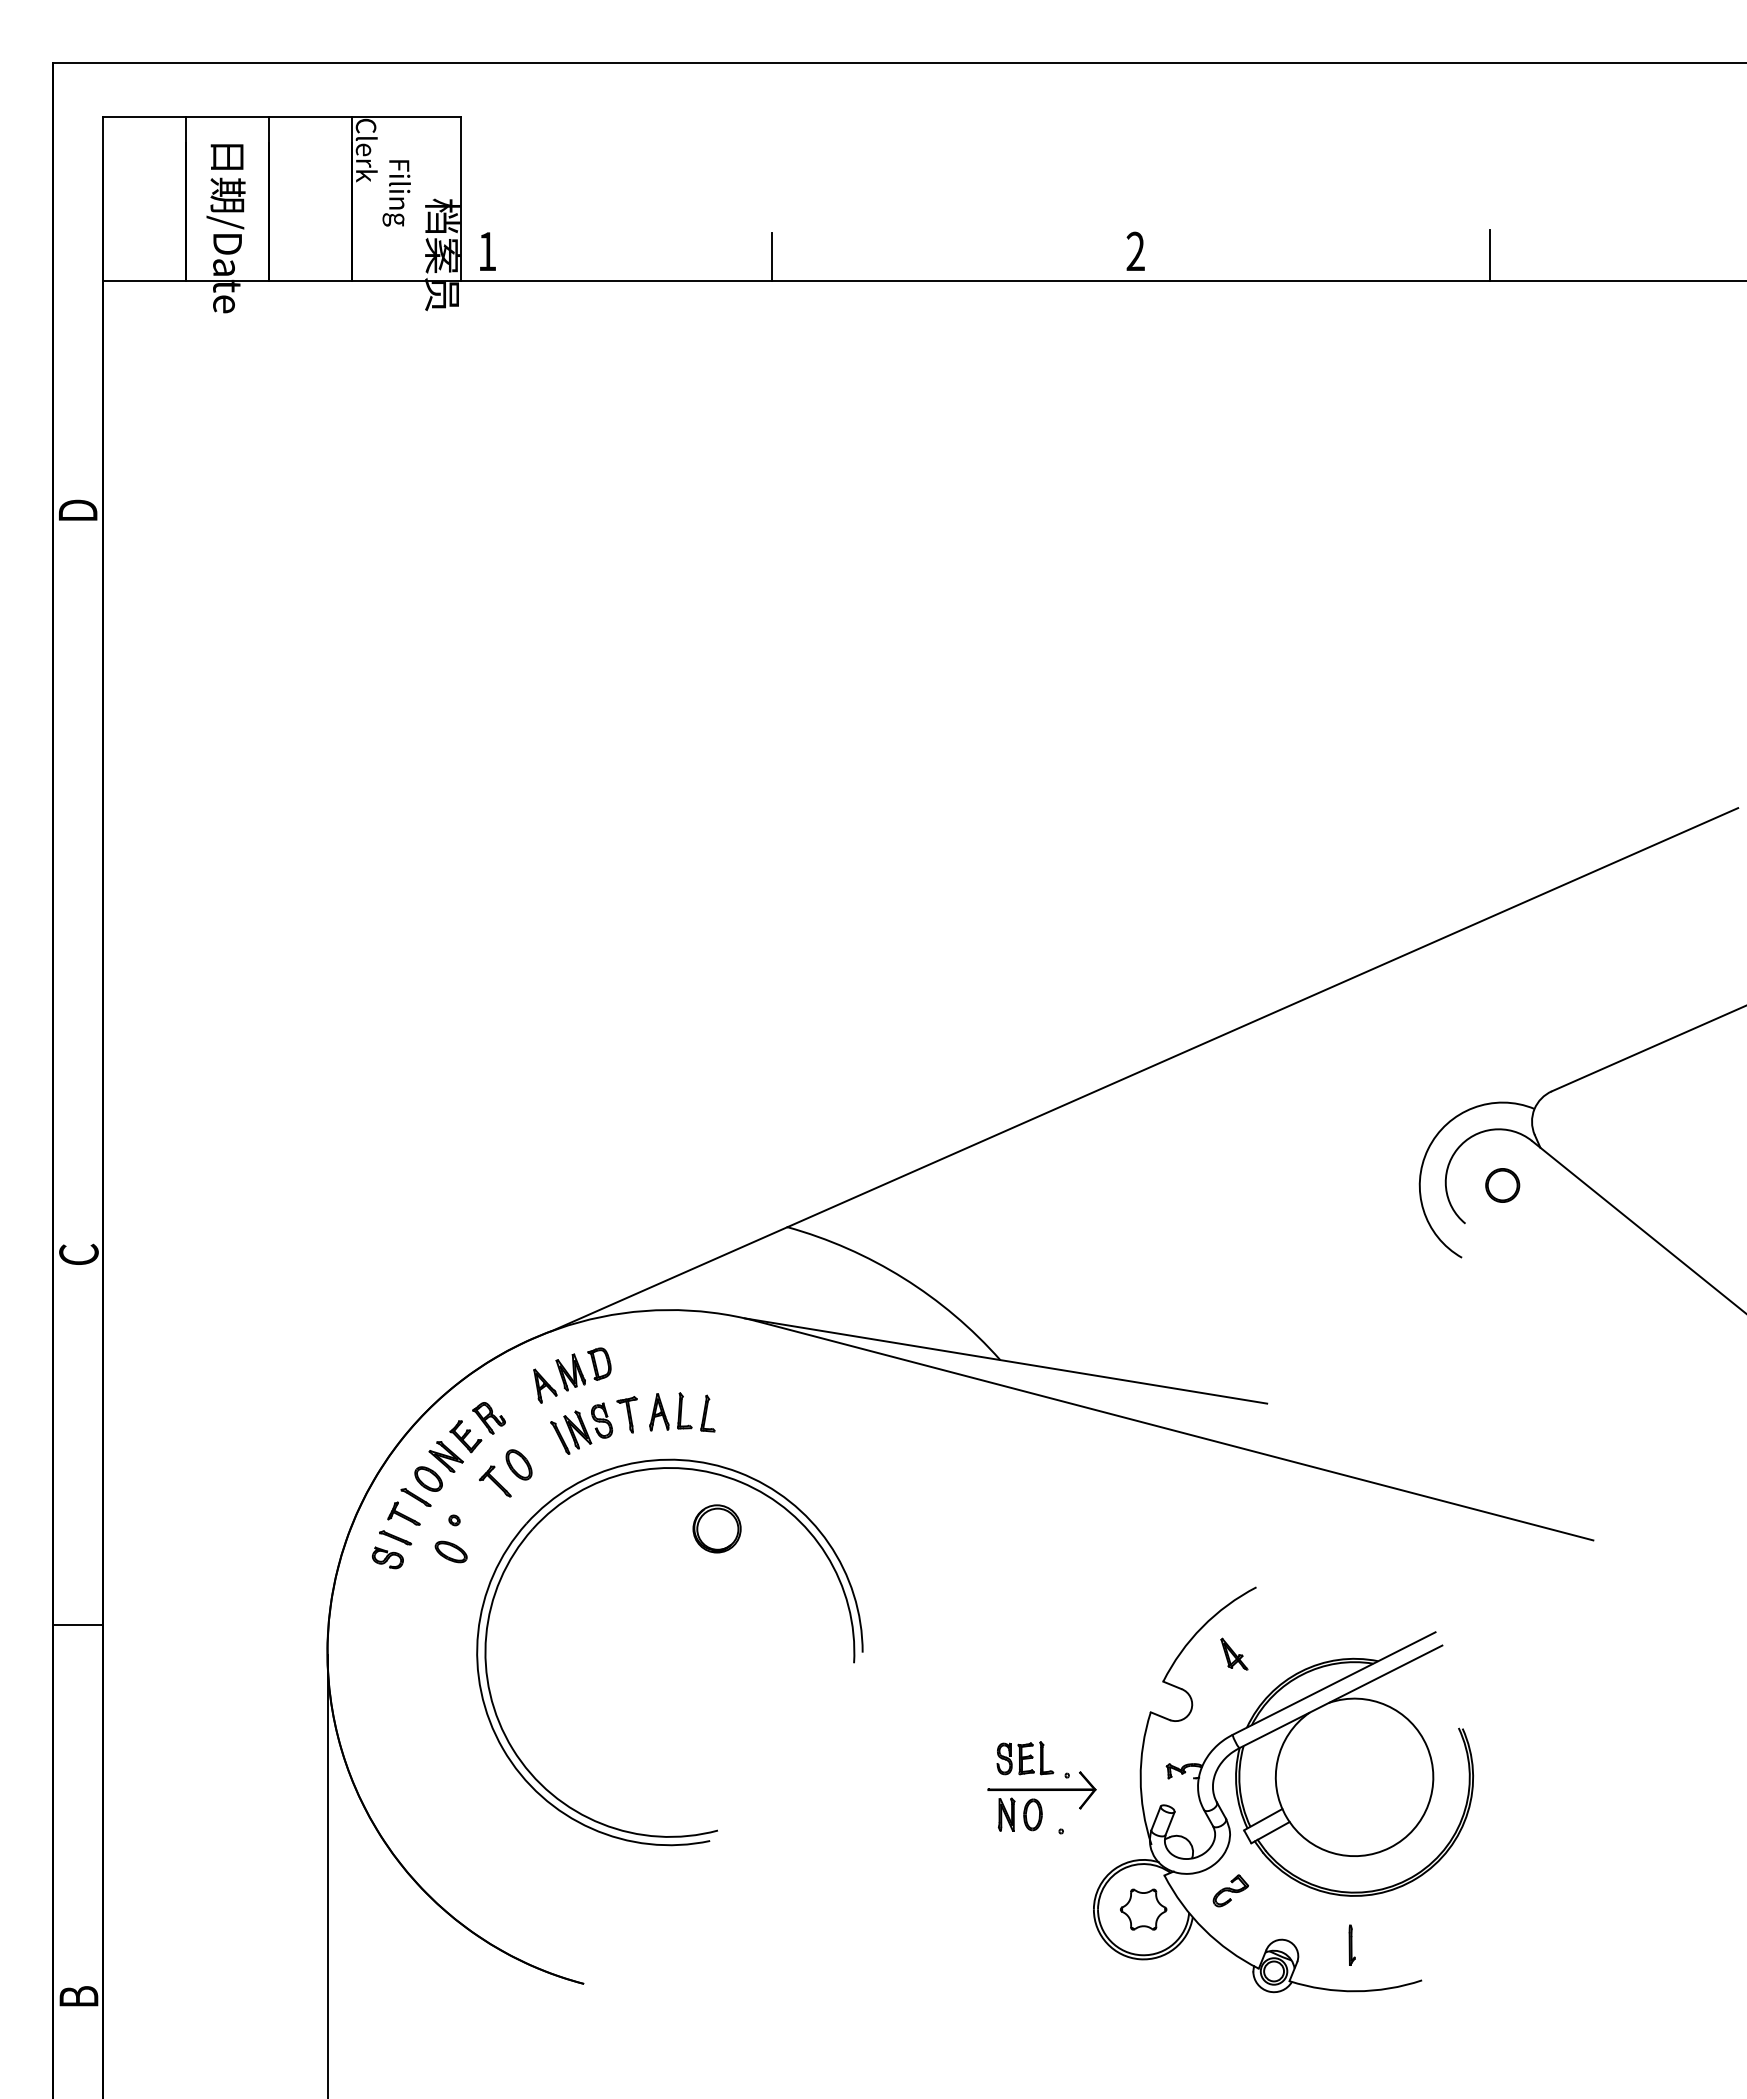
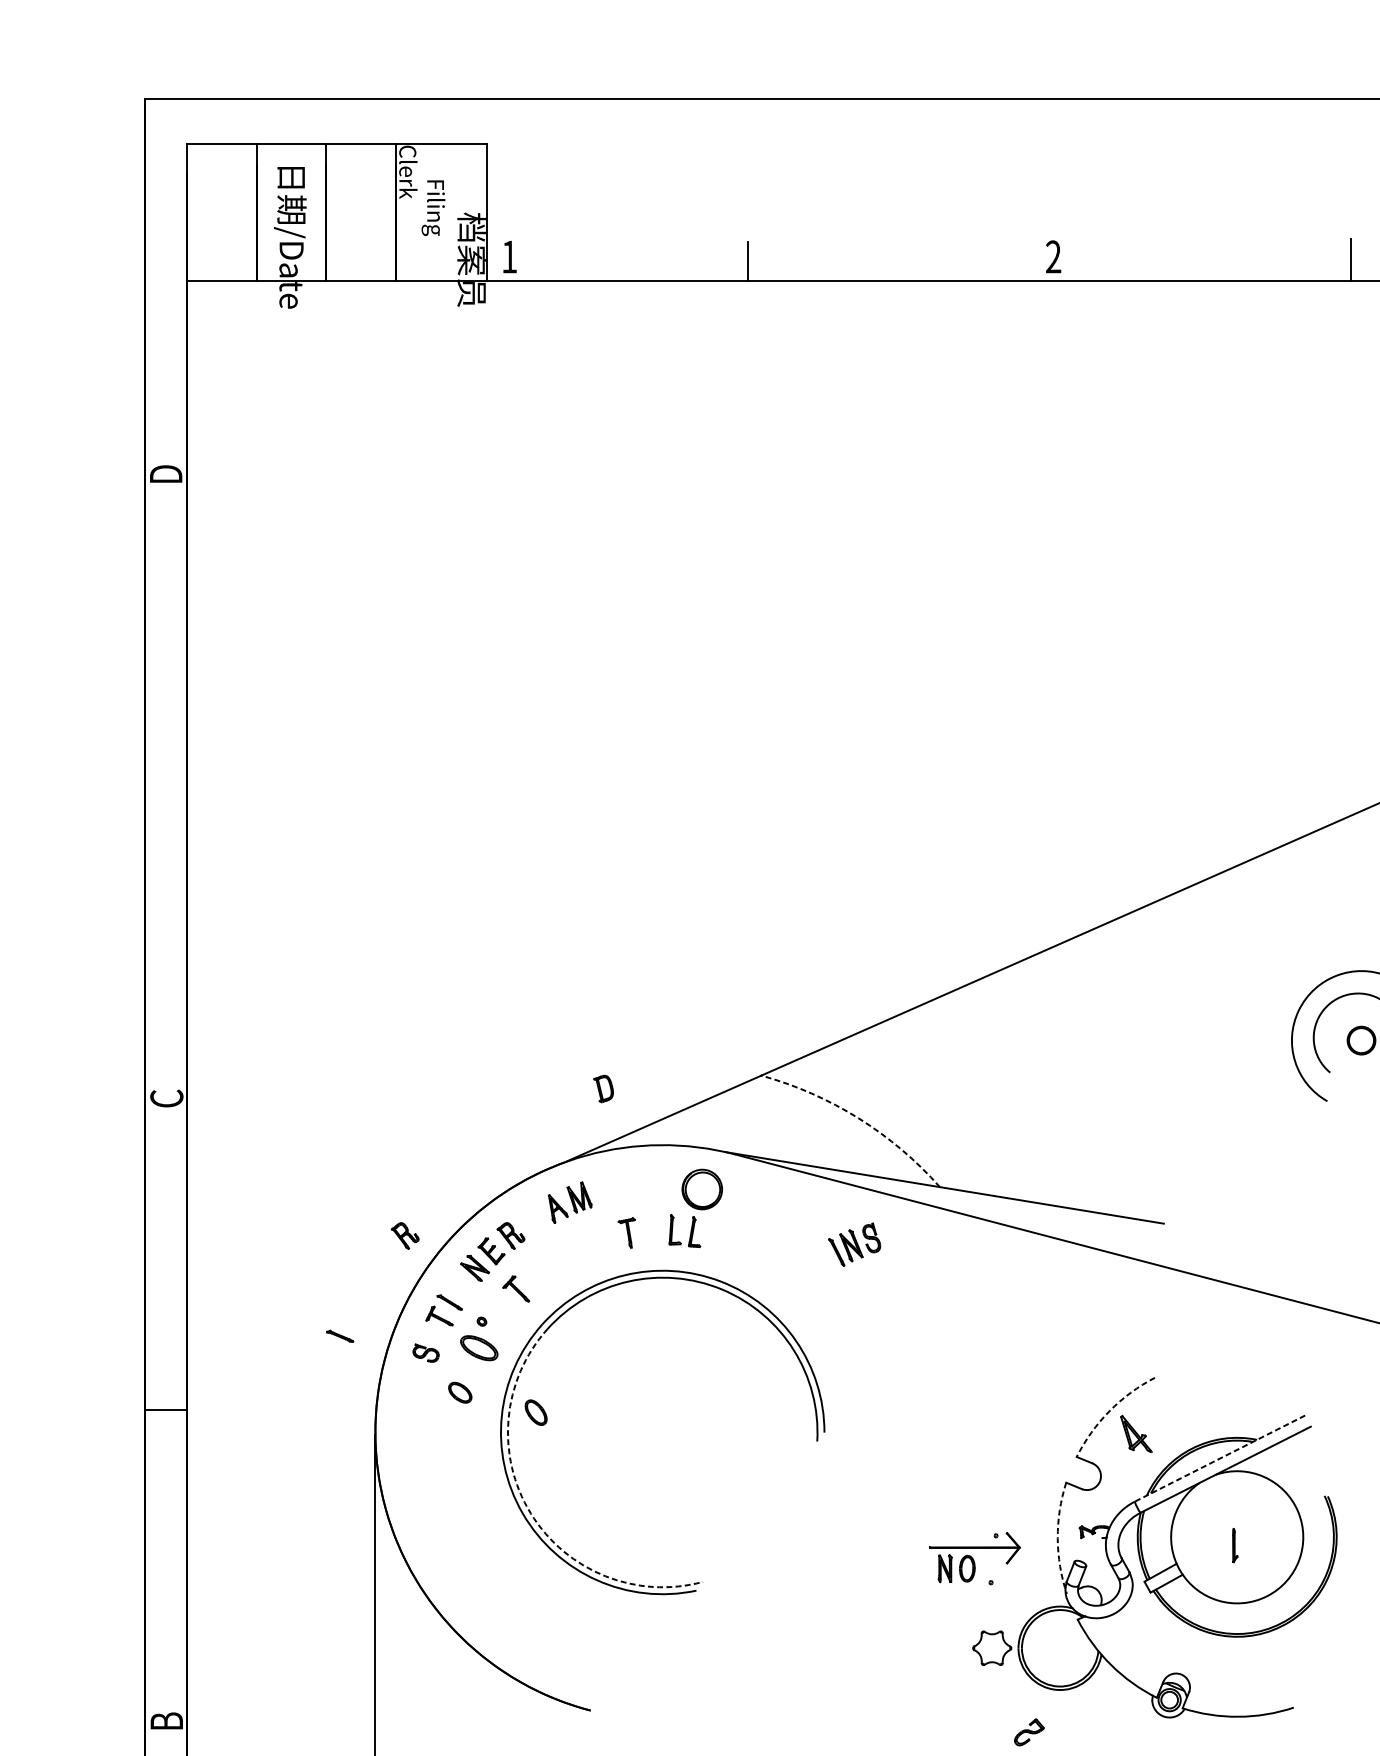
arc: (903, 1278) -> (858, 1118), solid -> dashed
part: (599, 1363) -> (603, 1088), moved
part: (659, 1412) -> (653, 1231), removed
part: (362, 1418) -> (404, 1236), added
part: (581, 1428) -> (854, 1244), moved
part: (518, 1464) -> (535, 1412), moved
part: (428, 1478) -> (460, 1392), moved
part: (716, 1528) -> (701, 1189), moved
part: (395, 1537) -> (340, 1336), moved
part: (450, 1551) -> (478, 1347), size x1.4
arc: (1202, 1627) -> (1109, 1411), solid -> dashed
part: (1234, 1653) -> (1136, 1433), size x1.4
line: (1334, 1683) -> (1220, 1458), solid -> dashed
arc: (512, 1749) -> (530, 1513), solid -> dashed
part: (1025, 1758) -> (961, 1521), removed
arc: (1140, 1778) -> (1057, 1538), solid -> dashed
part: (1230, 1890) -> (1029, 1732), moved
part: (1143, 1909) -> (992, 1648), moved
part: (1351, 1944) -> (1234, 1544), moved

